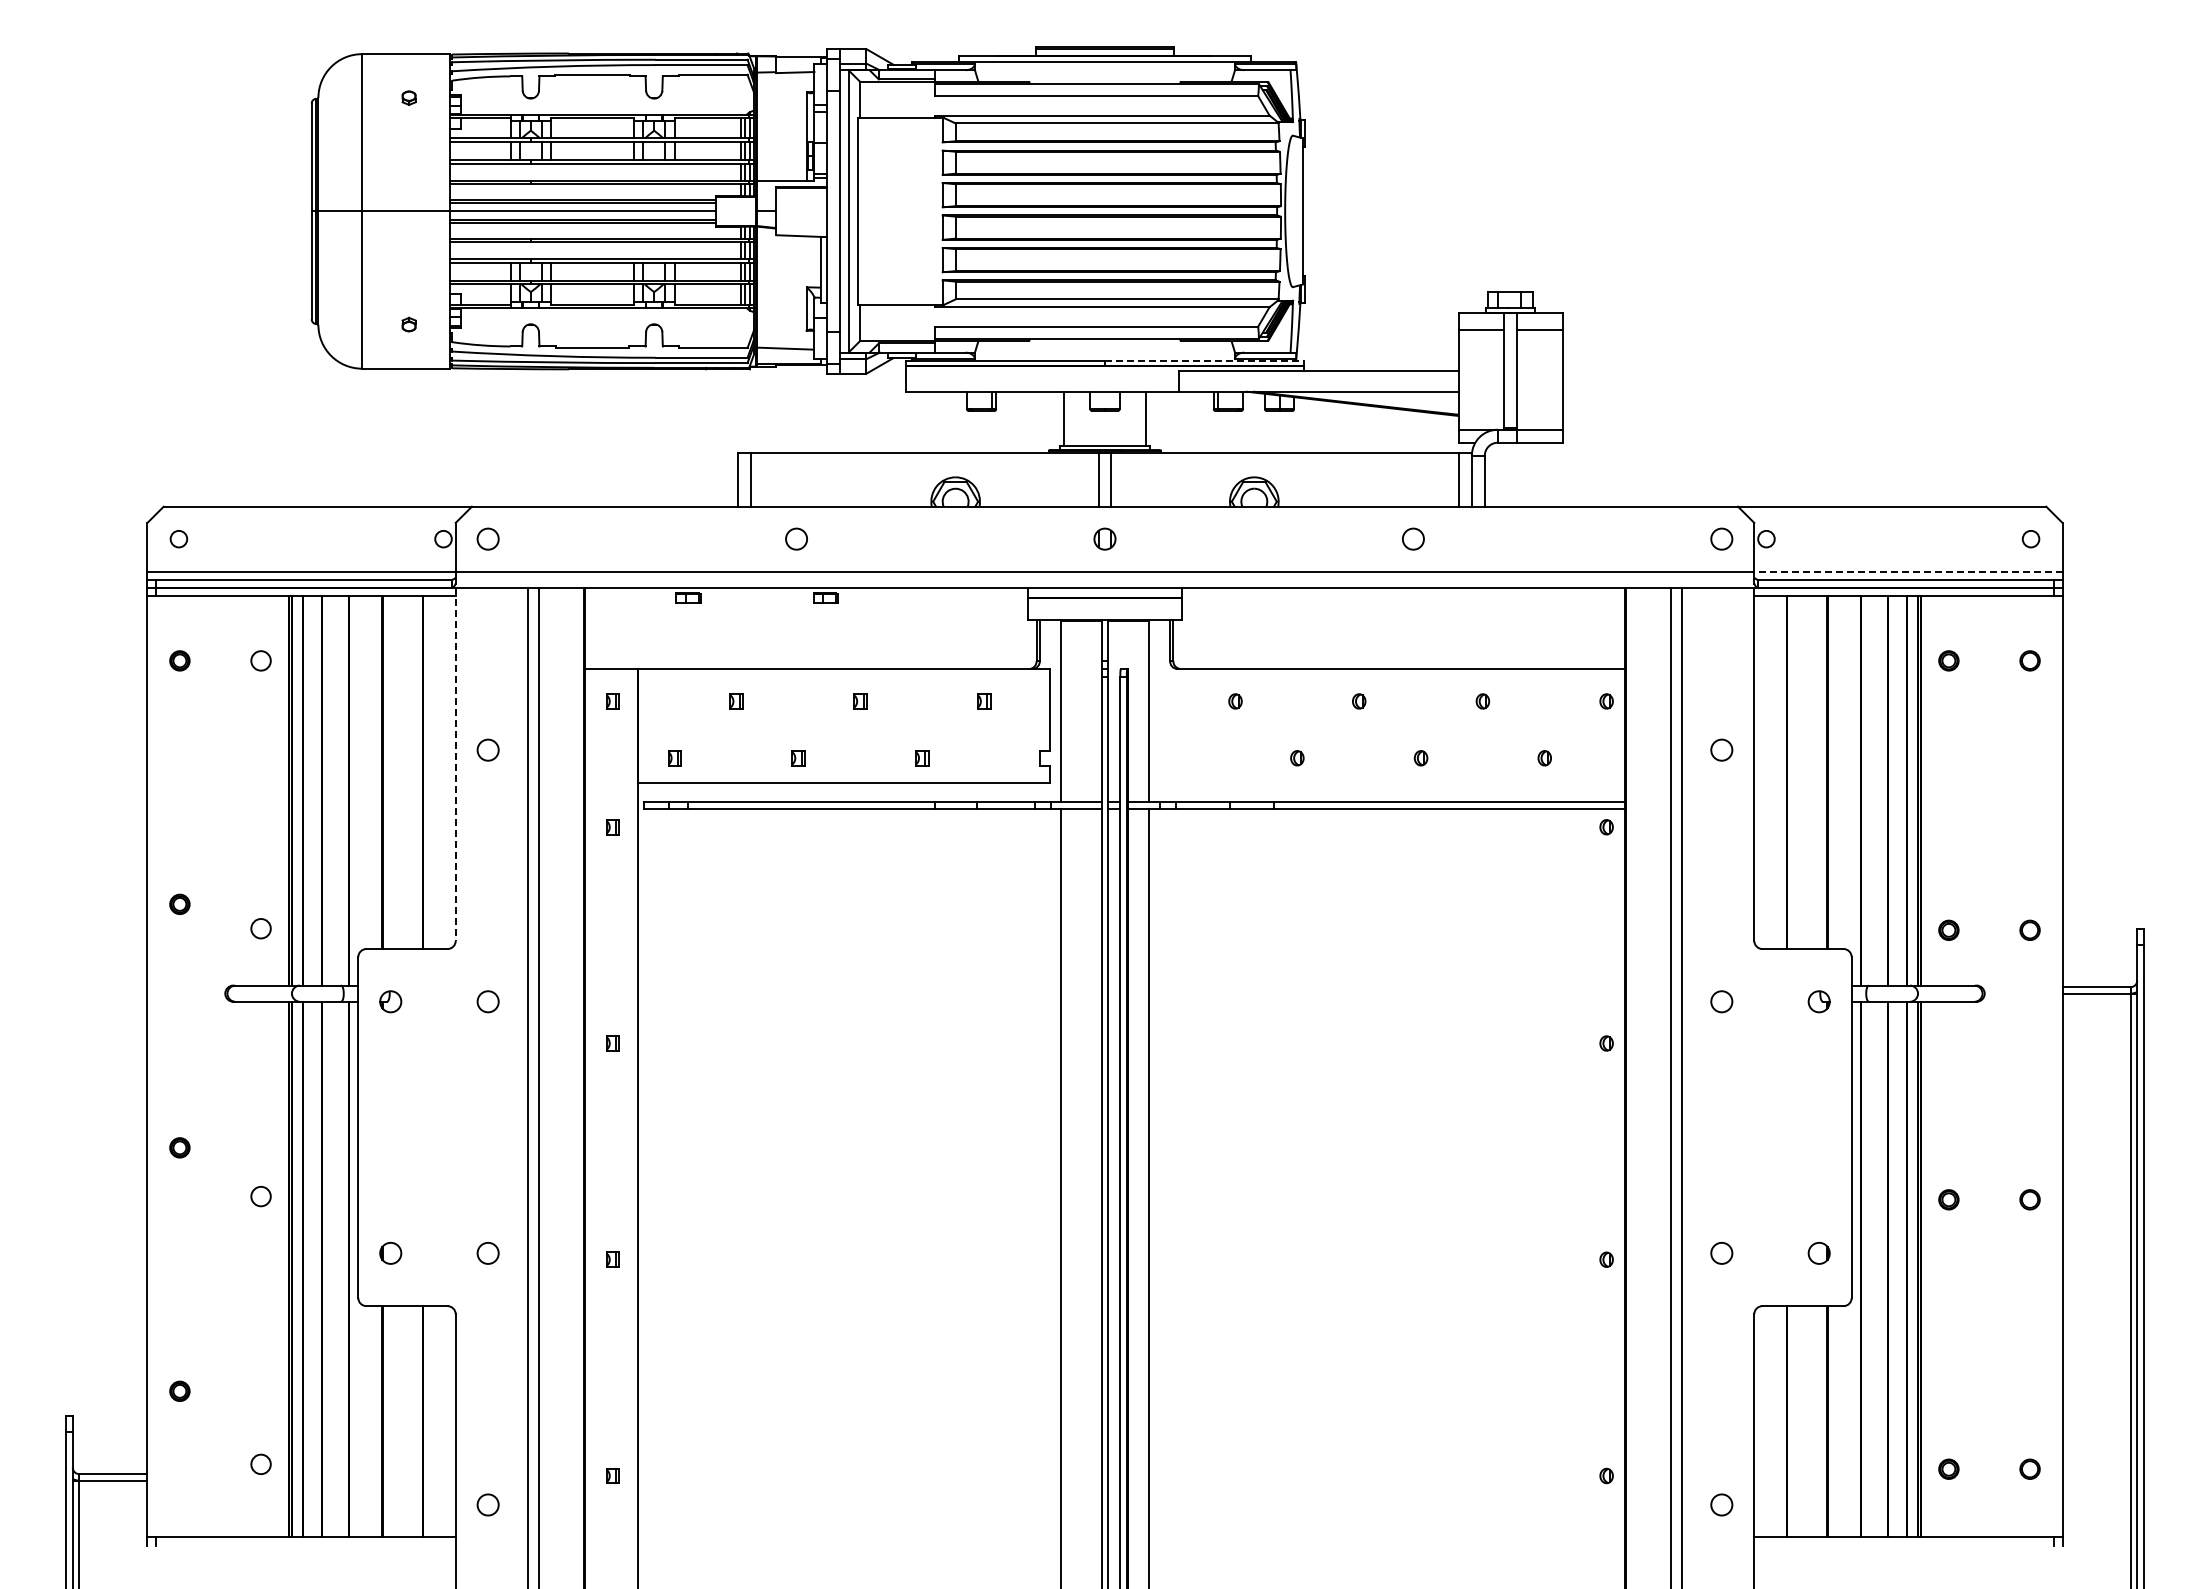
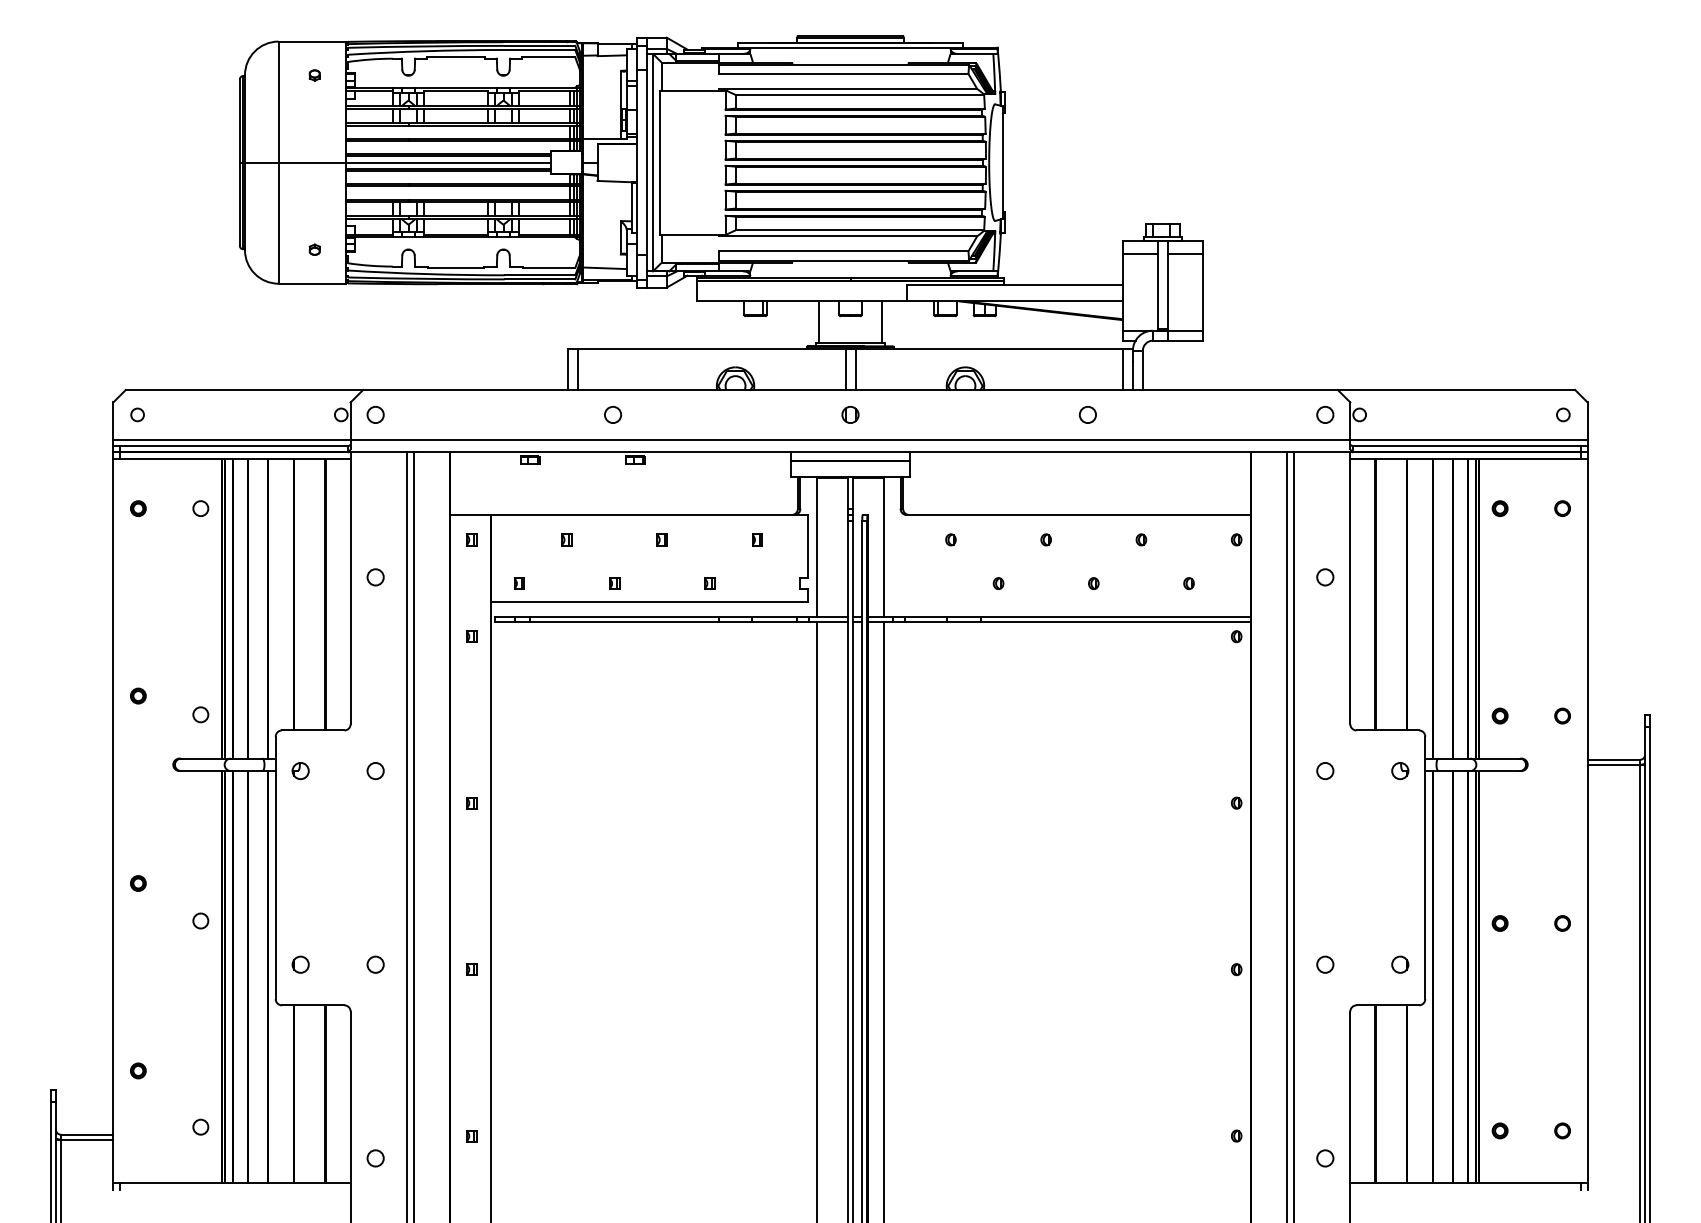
line: (1204, 360) -> (927, 277), dashed -> solid
line: (1907, 571) -> (1468, 439), dashed -> solid
line: (455, 764) -> (350, 588), dashed -> solid

